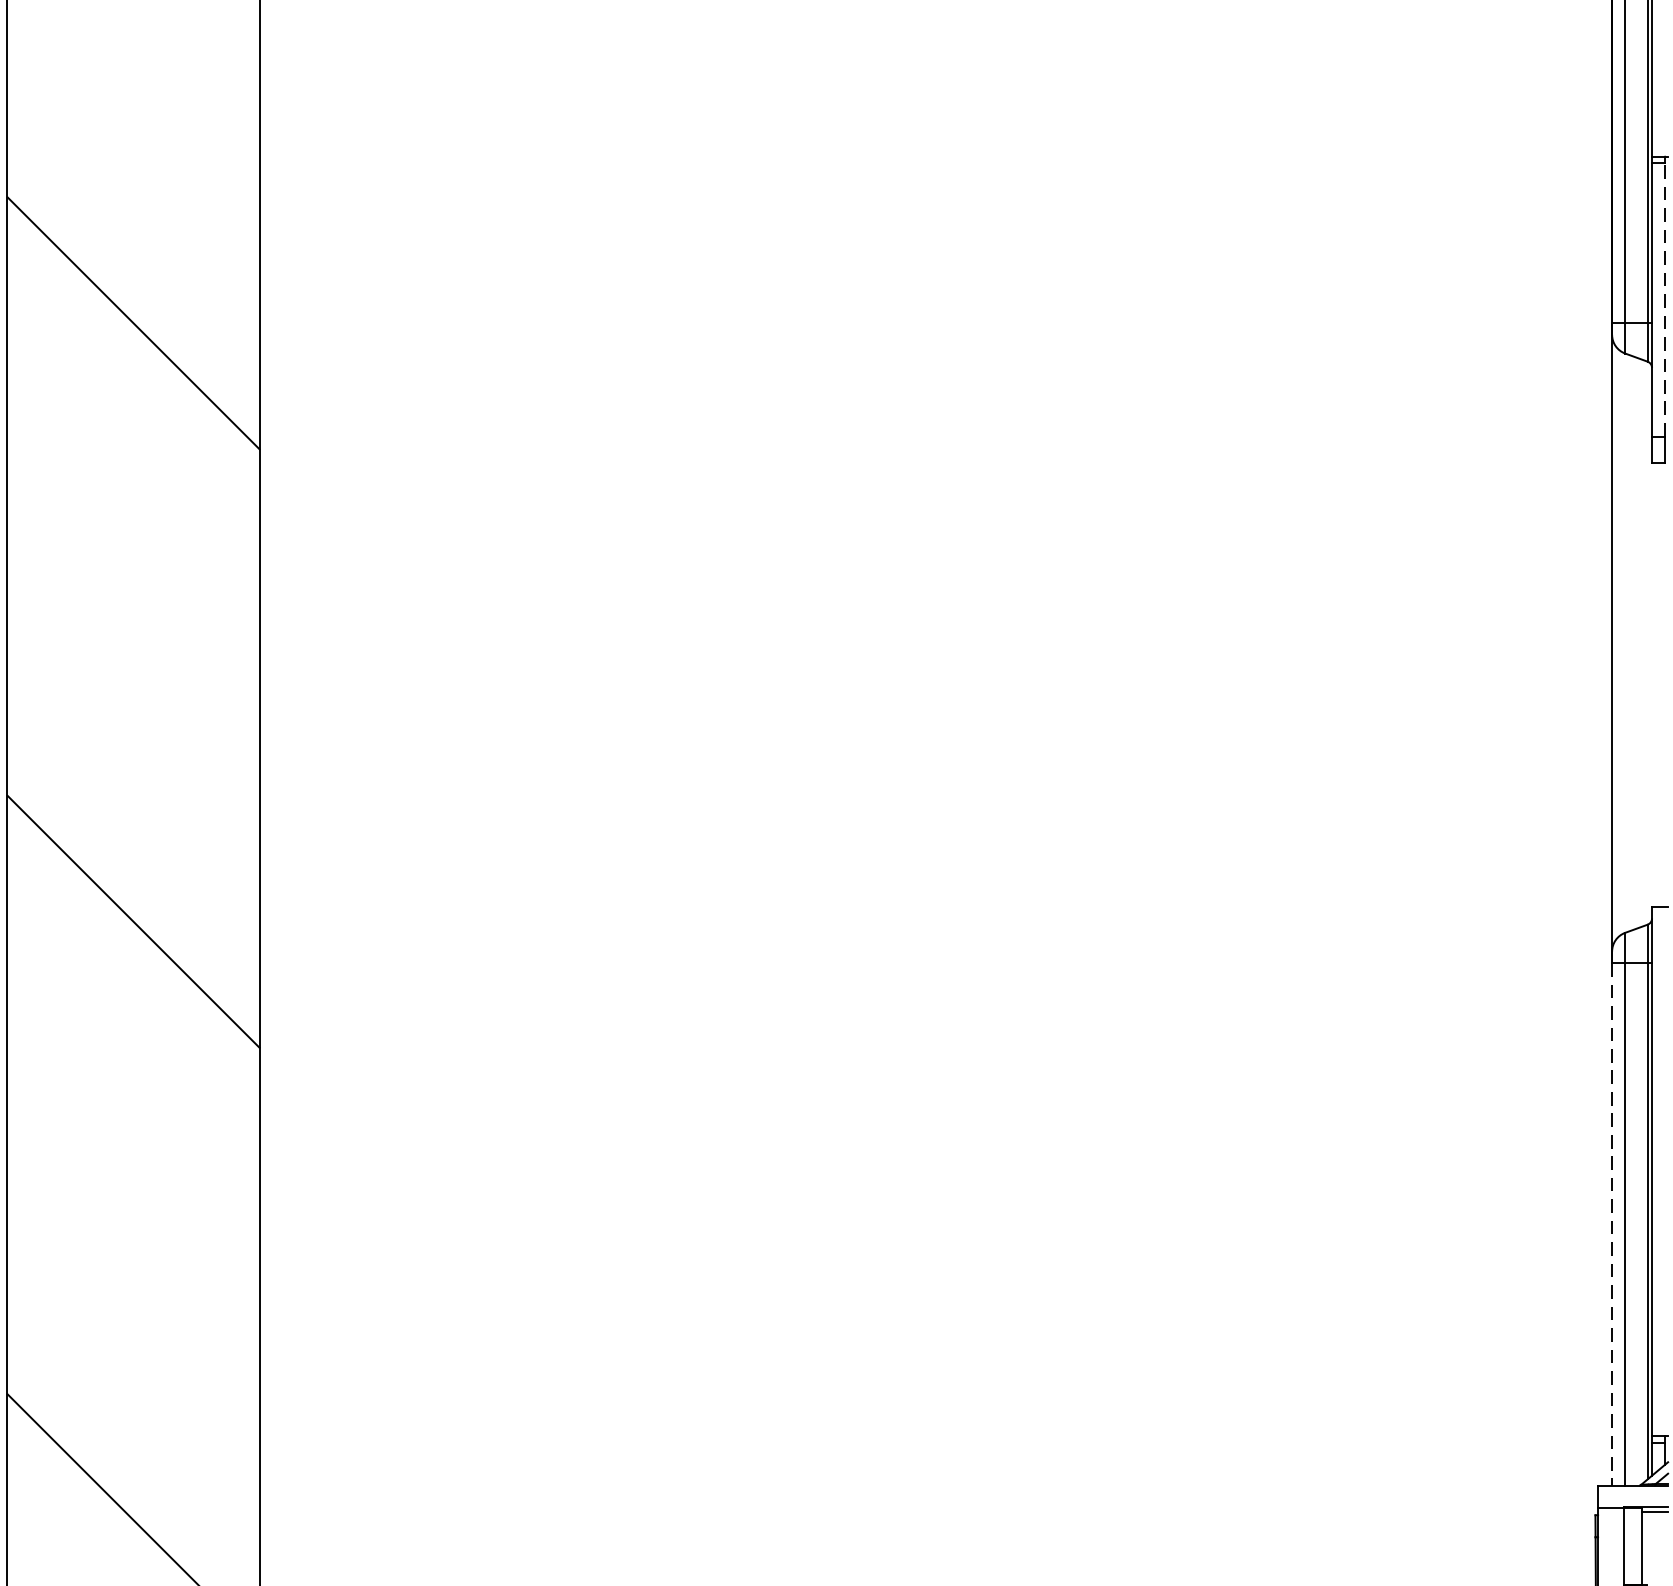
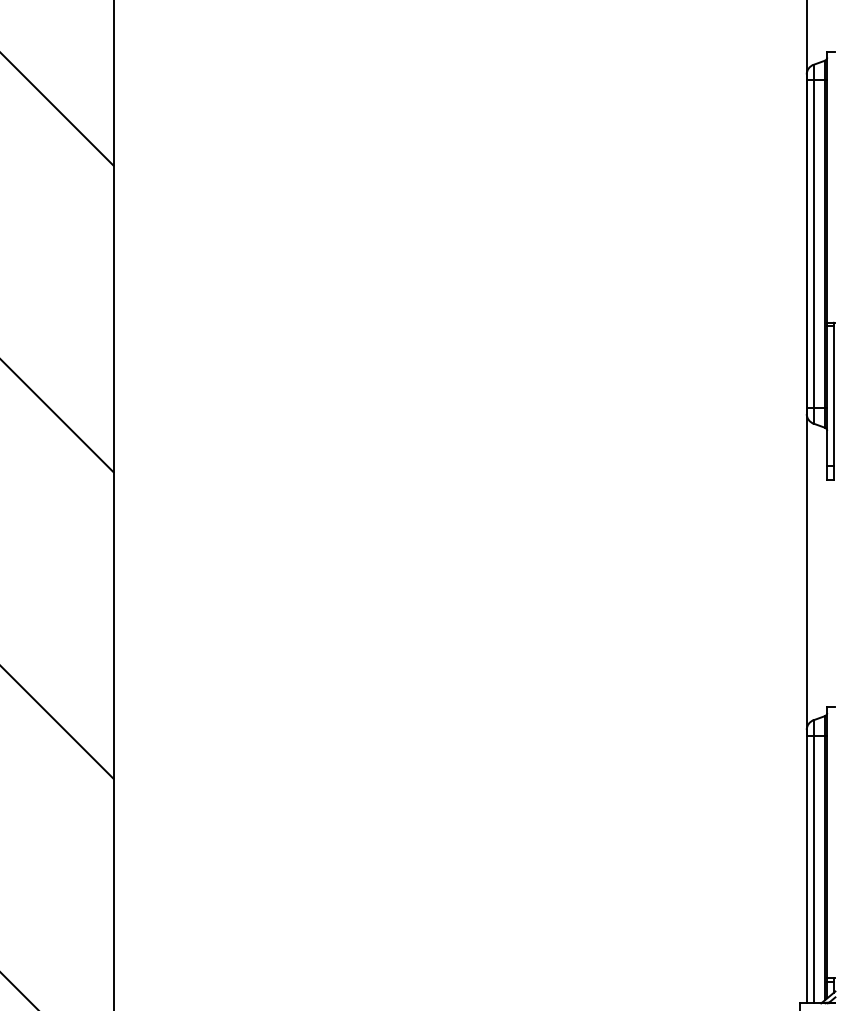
line: (1666, 300) -> (834, 396), dashed -> solid
line: (1611, 1224) -> (806, 869), dashed -> solid

